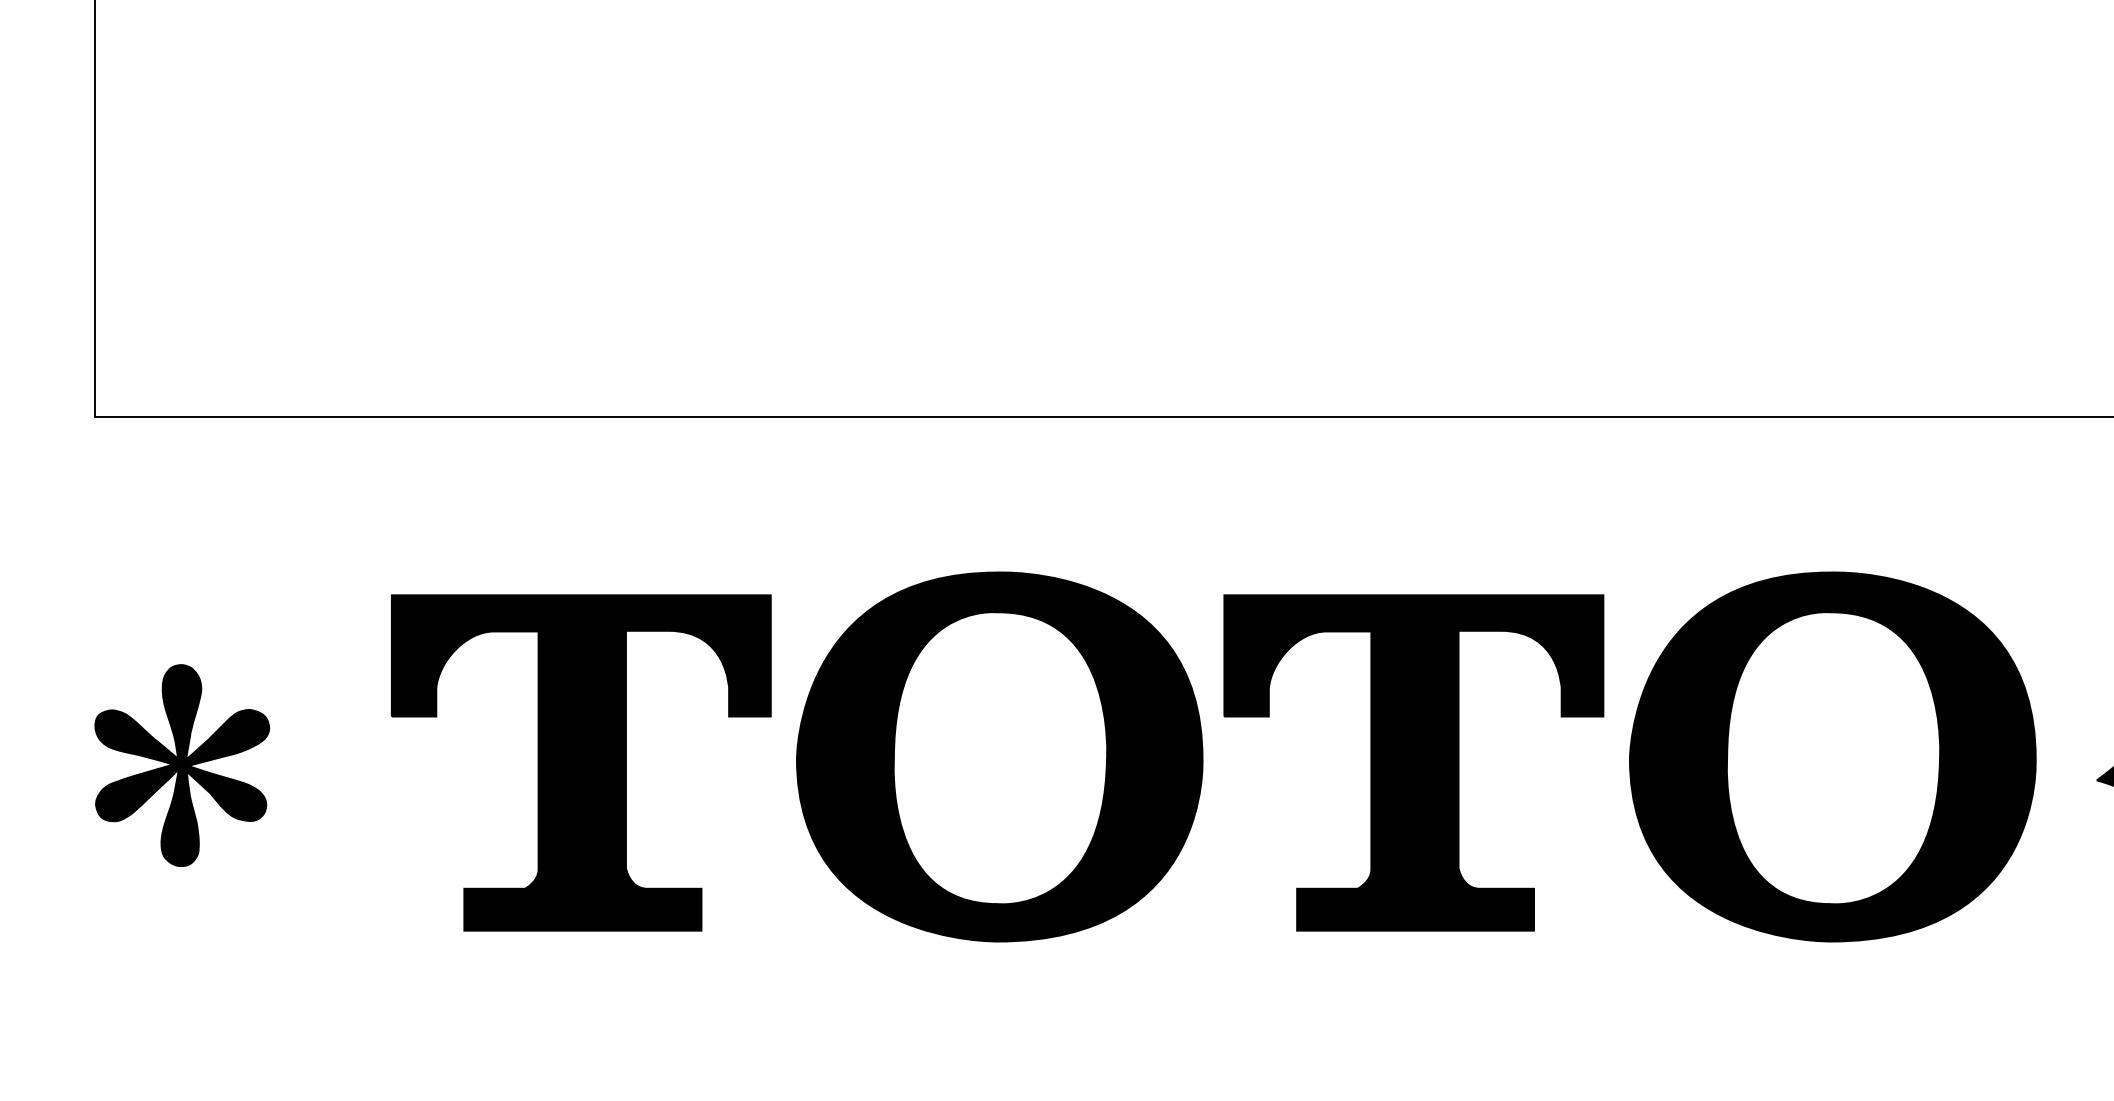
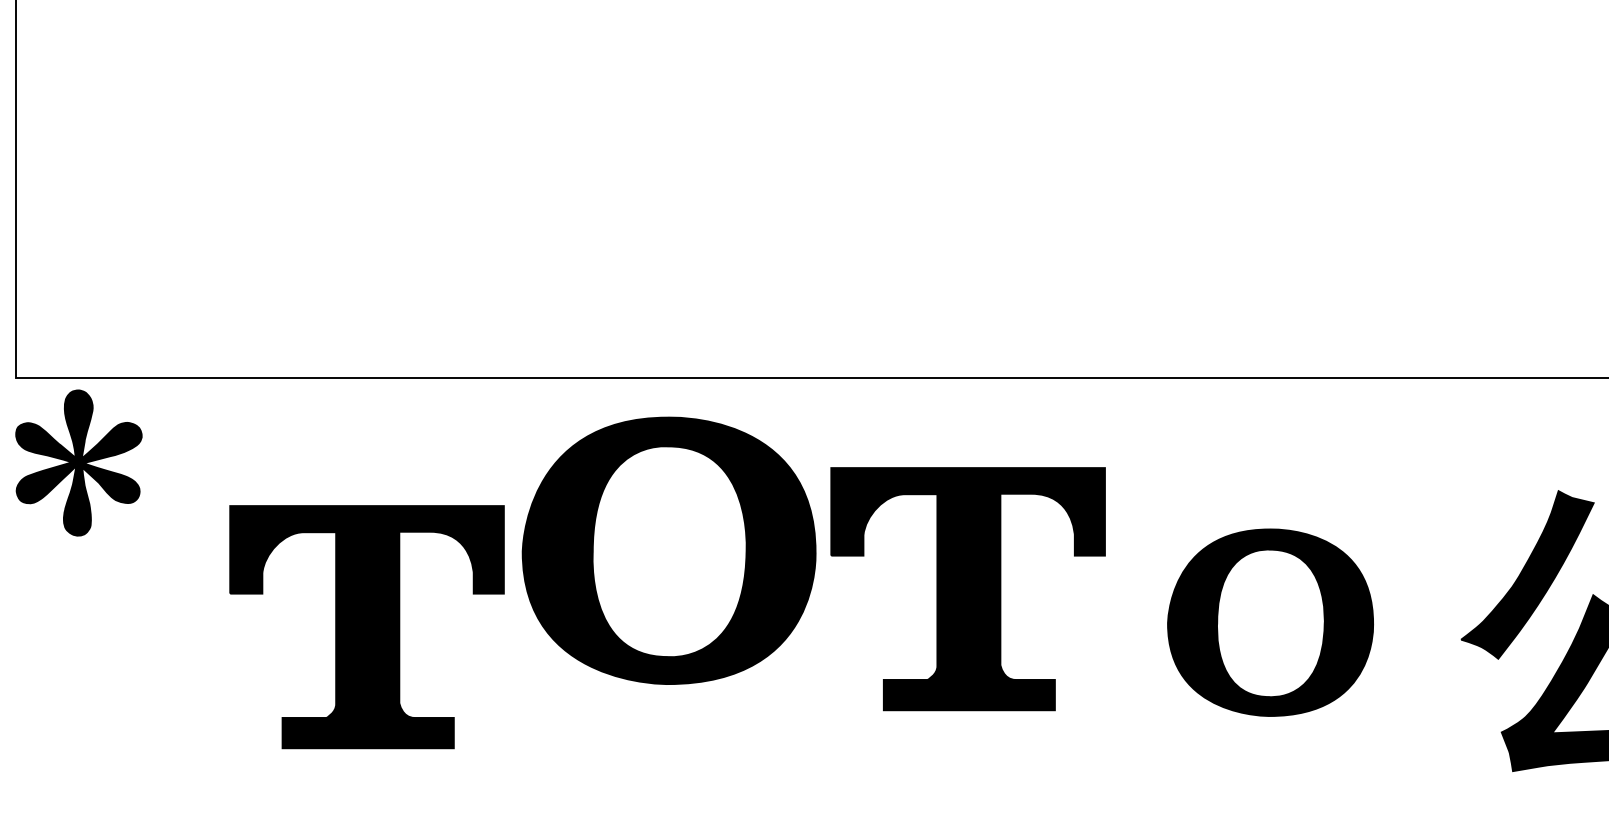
part: (998, 756) -> (668, 550), moved
part: (1832, 756) -> (1270, 622), size x0.7
part: (1412, 763) -> (967, 589), moved
part: (181, 764) -> (78, 462), moved

